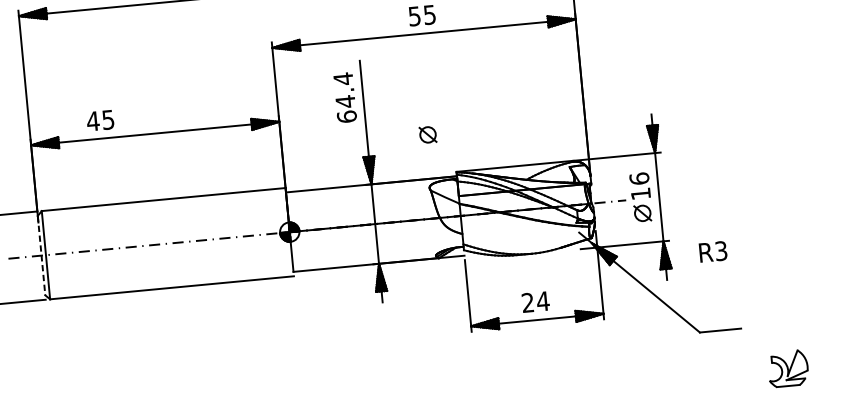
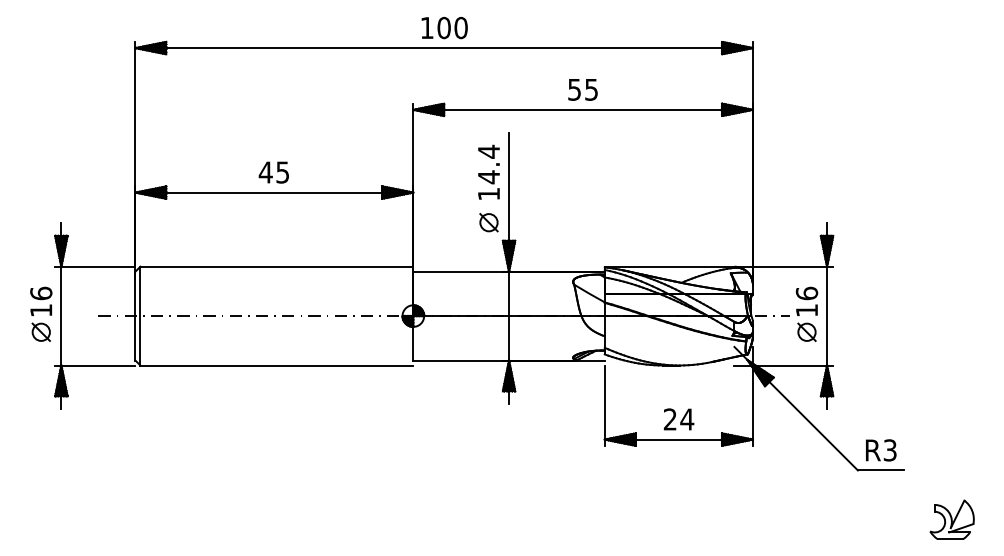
text: (346, 116) -> (488, 193), 64.4 -> 14.4
text: (100, 120) -> (273, 172), moved
part: (427, 134) -> (488, 222), moved
text: (713, 251) -> (881, 450), moved
line: (41, 255) -> (135, 316), dashed -> solid

